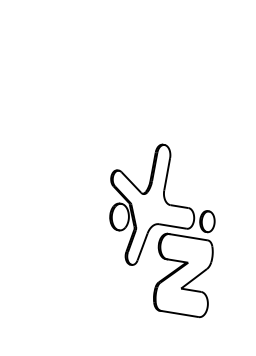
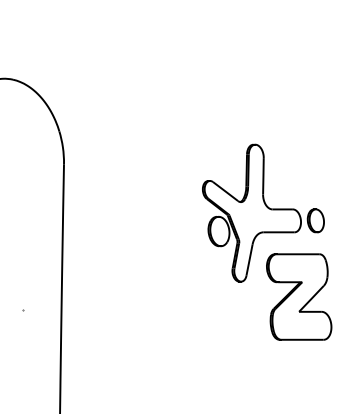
part: (183, 275) -> (299, 296), moved

